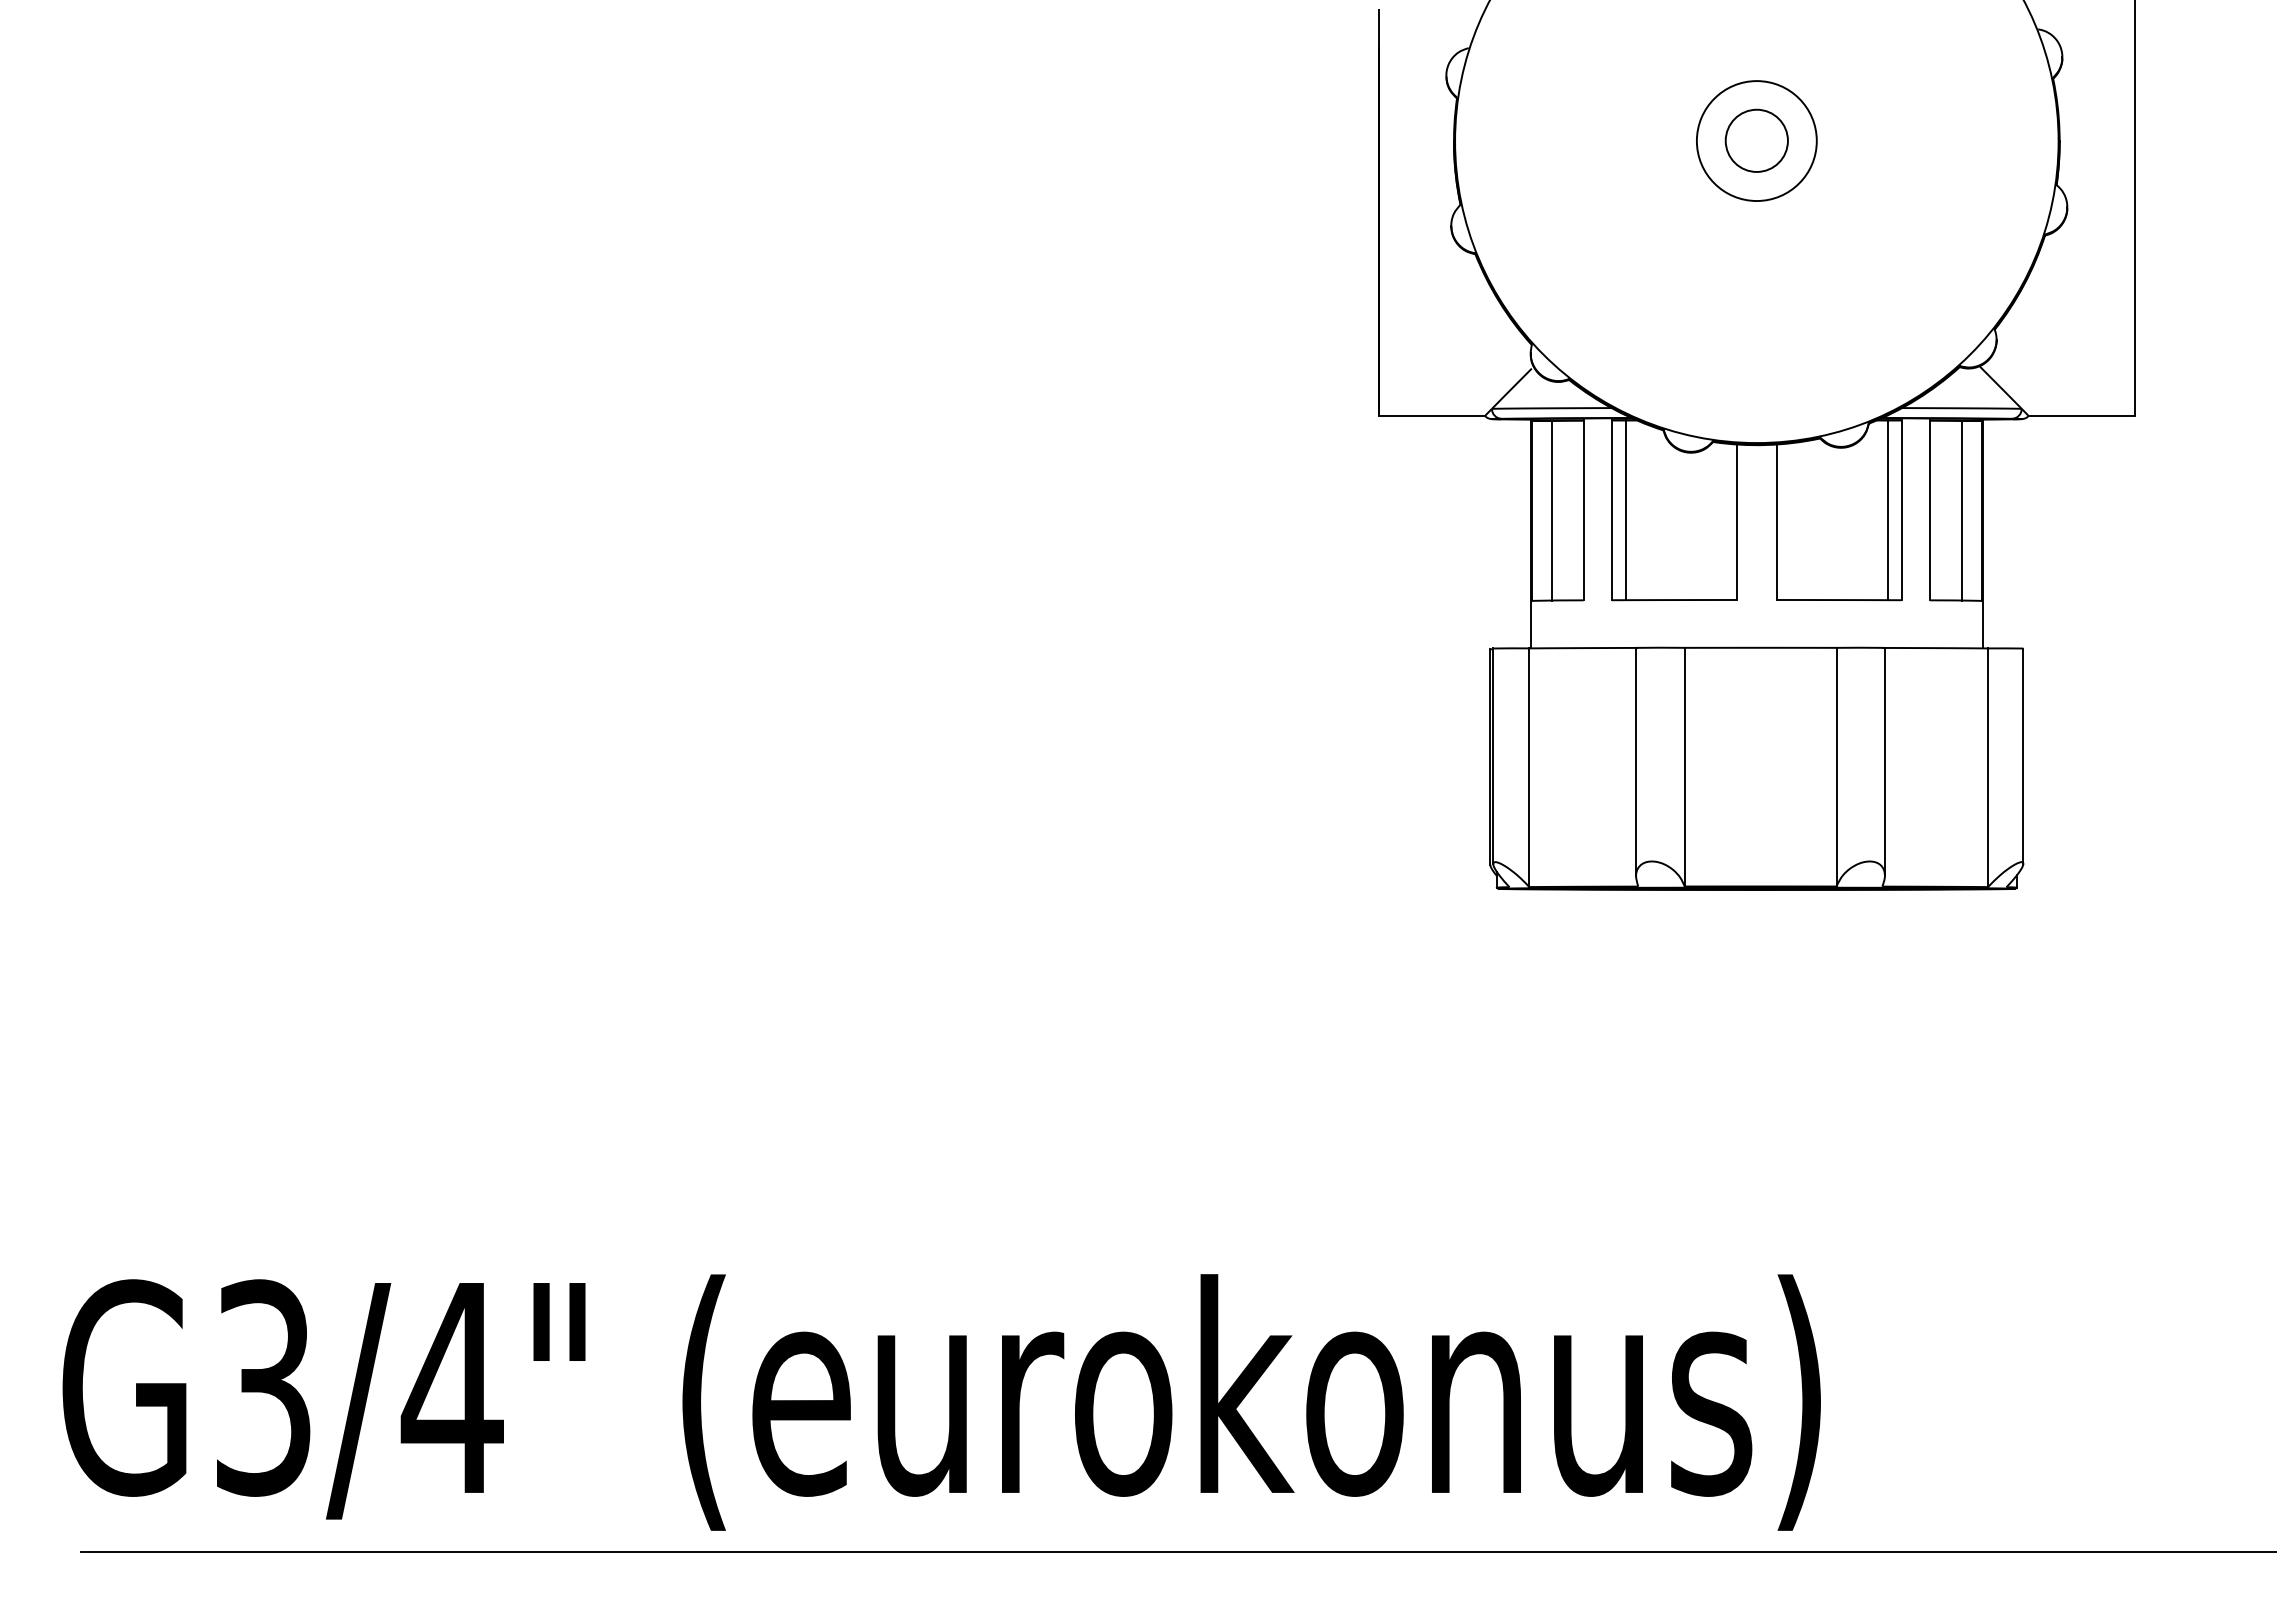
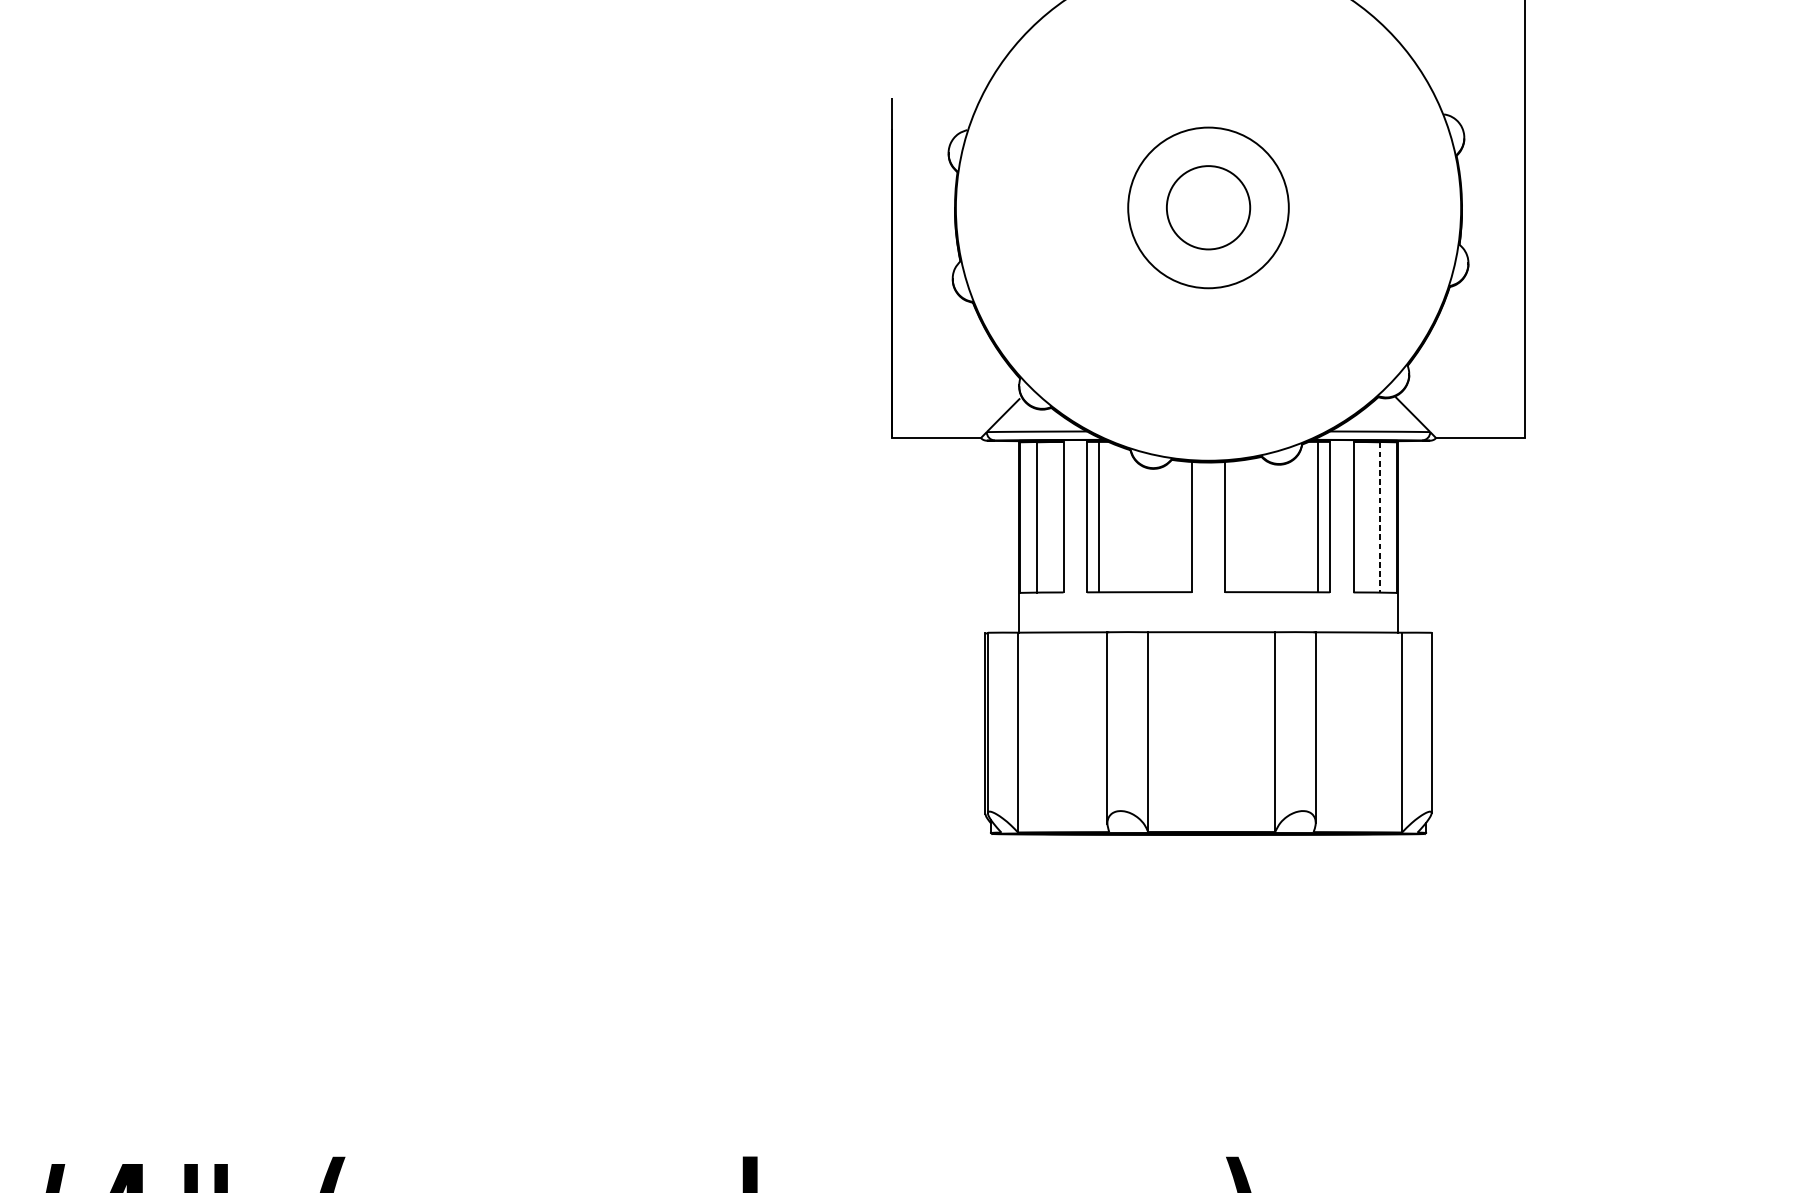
circle: (1756, 140) -> (1208, 207), size x1.6
circle: (1756, 141) -> (1208, 208), size x1.6
line: (1961, 510) -> (1379, 517), solid -> dashed

